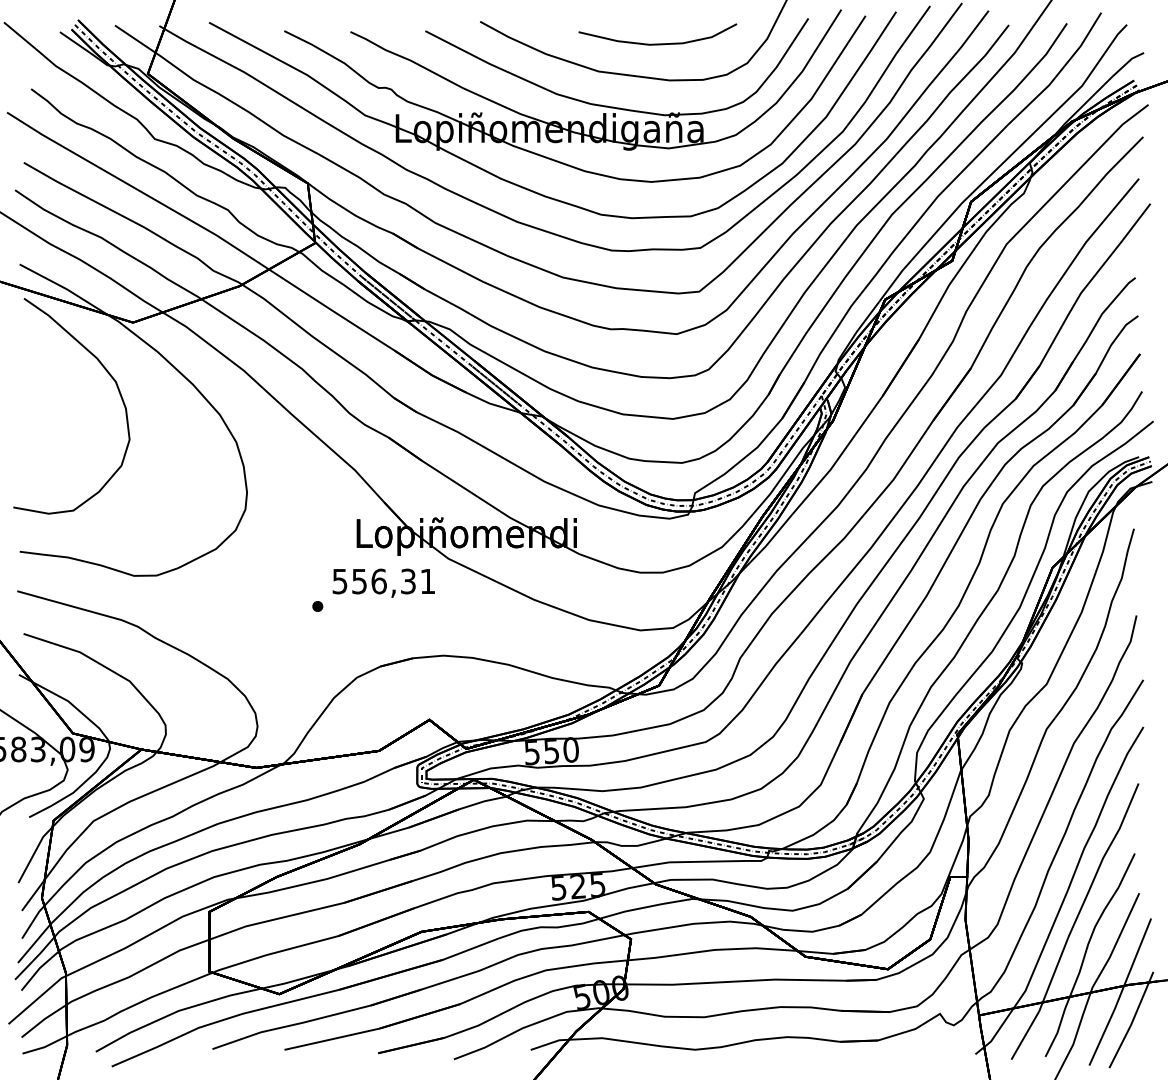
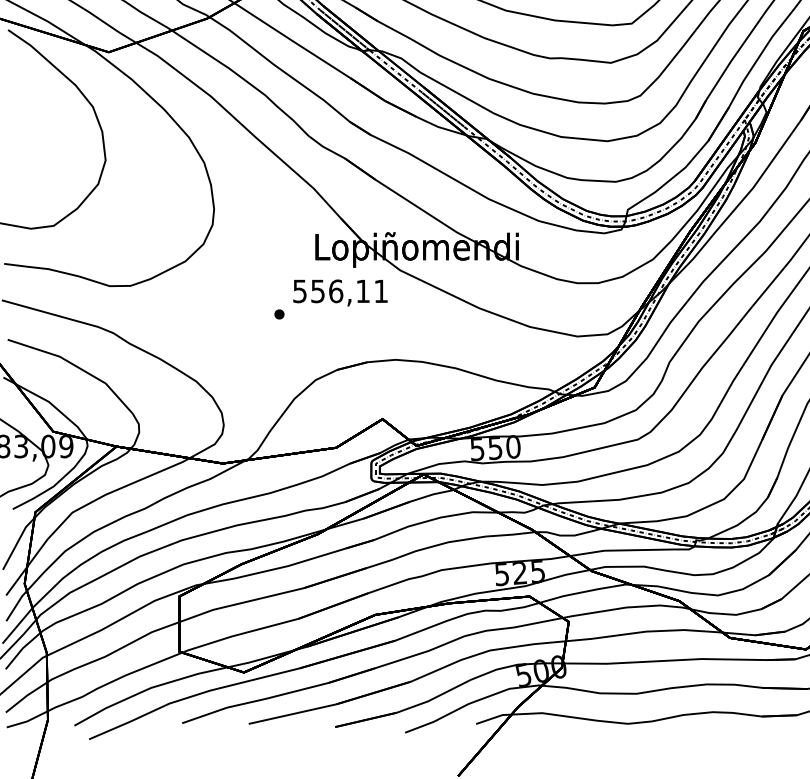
text: (408, 581) -> (363, 291), 556,31 -> 556,11

